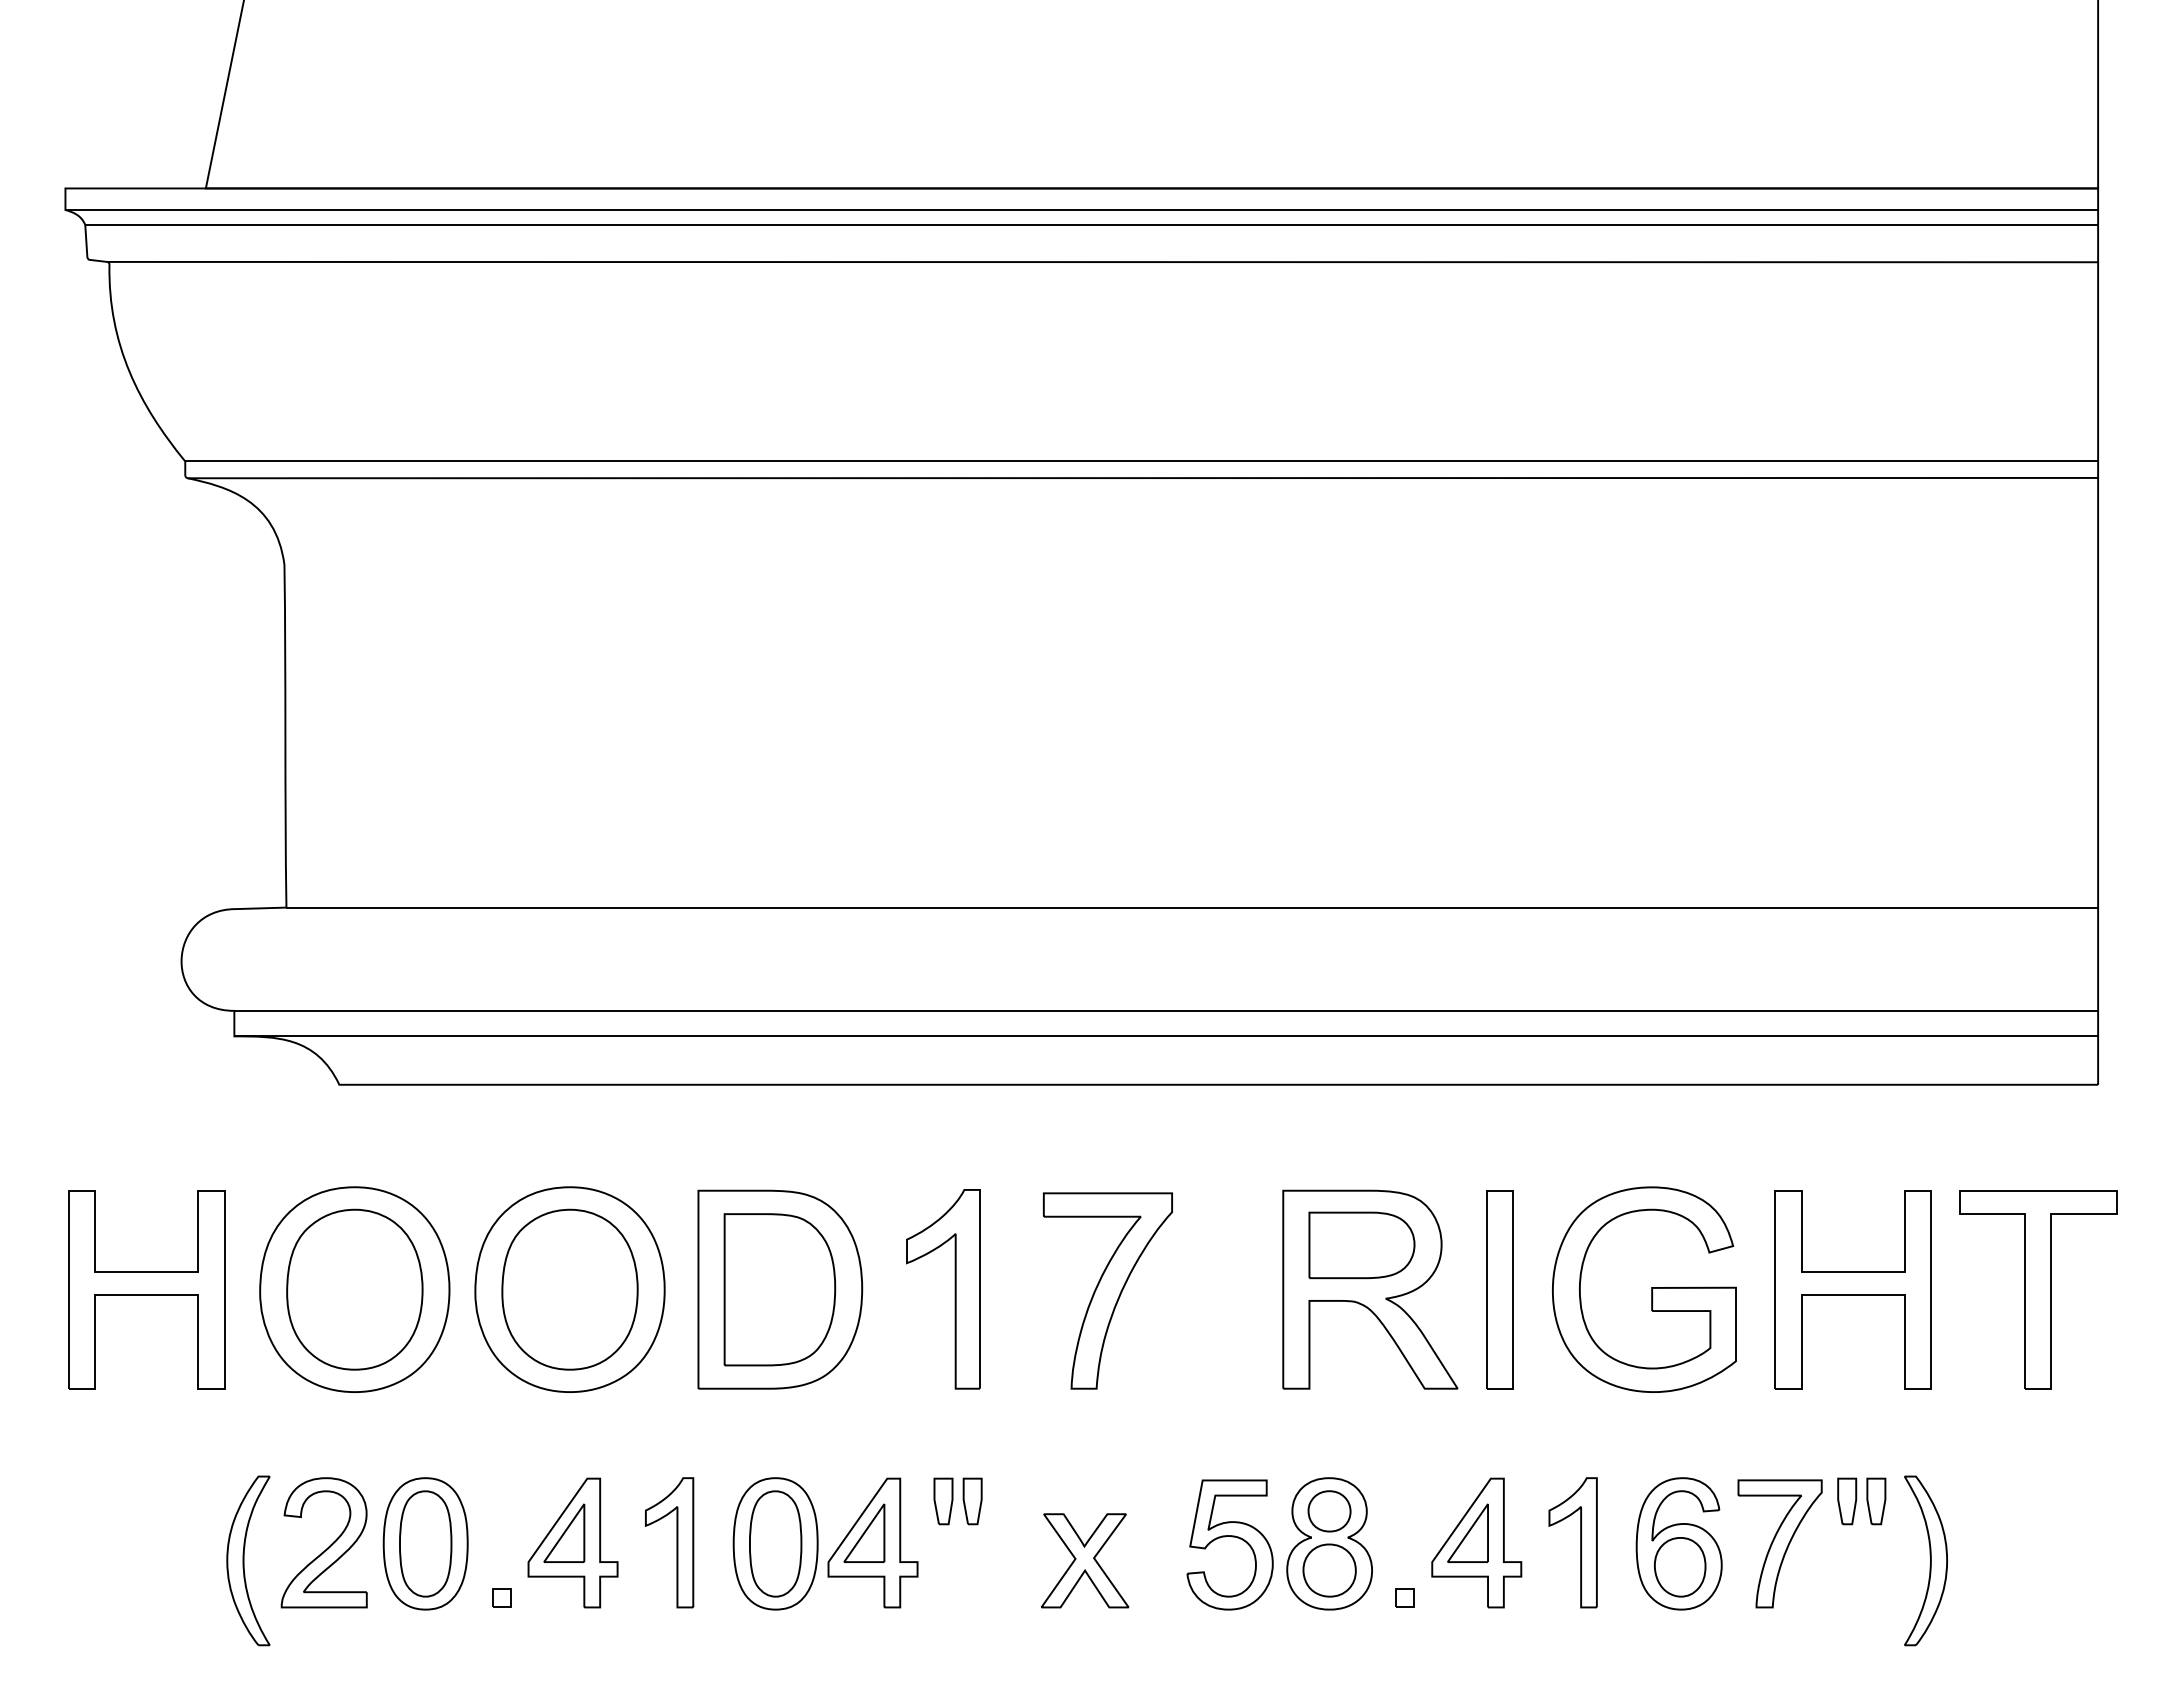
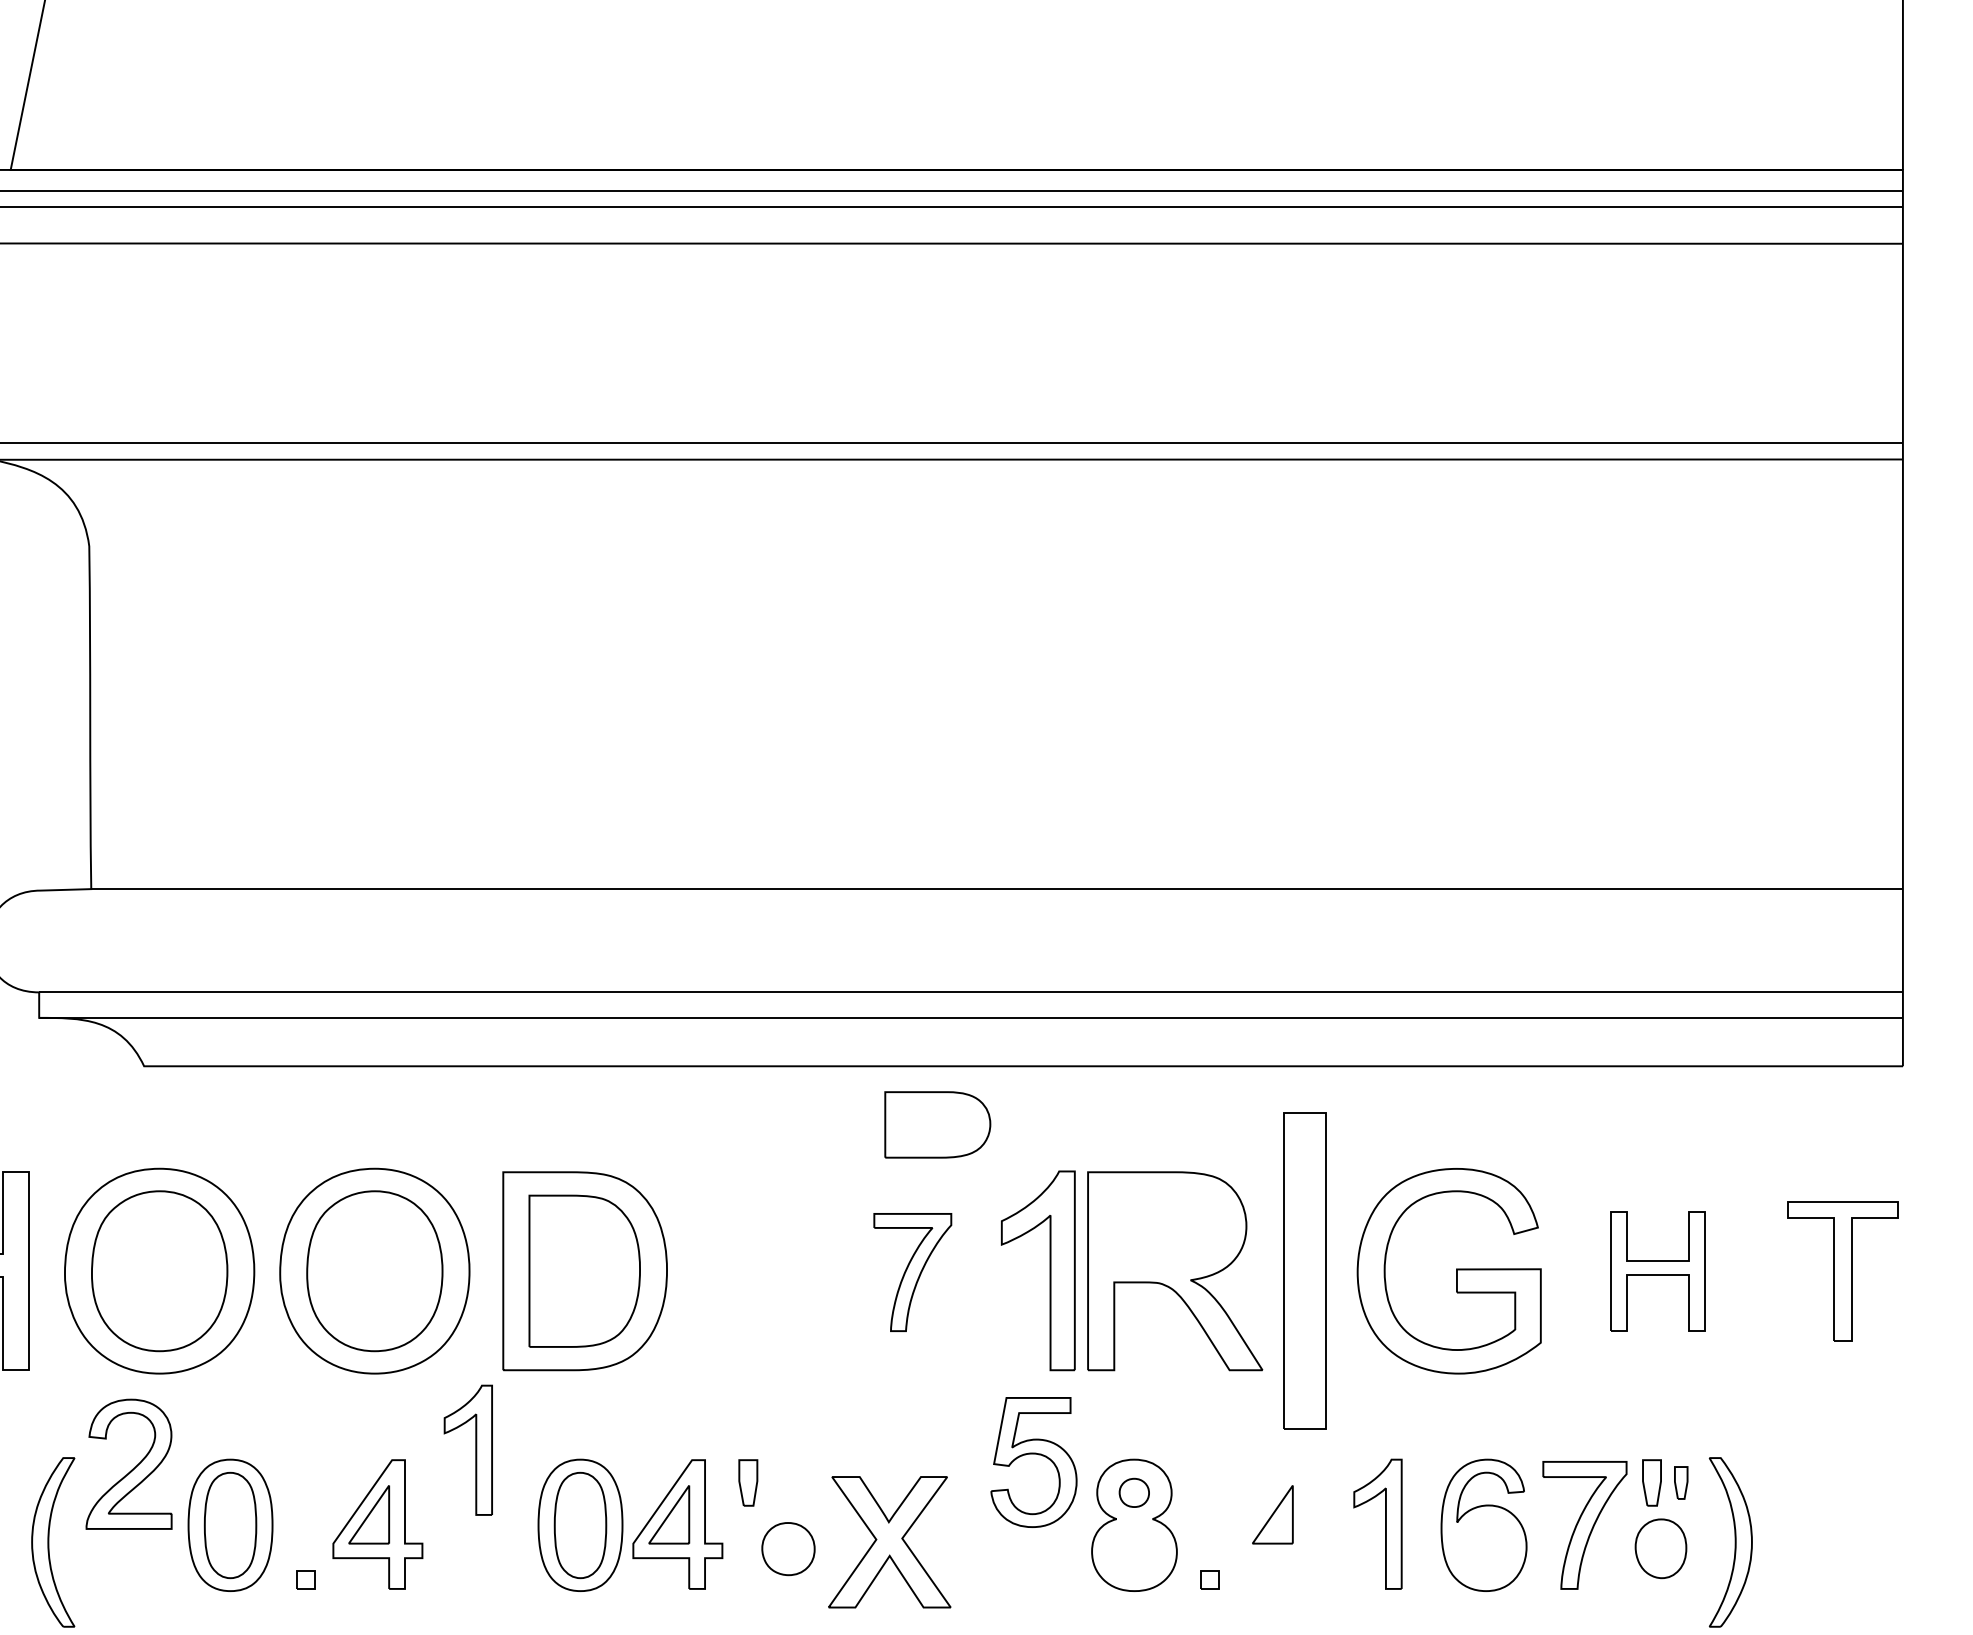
part: (1361, 1245) -> (937, 1125), moved
part: (954, 1289) -> (1049, 1271), moved
part: (1499, 1289) -> (1304, 1271), size x1.6
part: (1852, 1289) -> (1657, 1271), size x0.6
part: (2038, 1289) -> (1843, 1271), size x0.7
part: (1107, 1290) -> (912, 1272), size x0.6
part: (972, 1501) -> (777, 1483), removed
part: (1876, 1501) -> (1681, 1483), size x0.7
part: (1329, 1511) -> (1134, 1493), size x0.7
part: (1232, 1537) -> (1036, 1455), moved
part: (676, 1542) -> (475, 1450), moved
part: (1476, 1542) -> (1281, 1524), removed
part: (328, 1546) -> (133, 1468), moved
part: (1085, 1560) -> (890, 1542), size x1.4
part: (1680, 1567) -> (1661, 1549), moved
part: (1329, 1570) -> (788, 1549), moved

